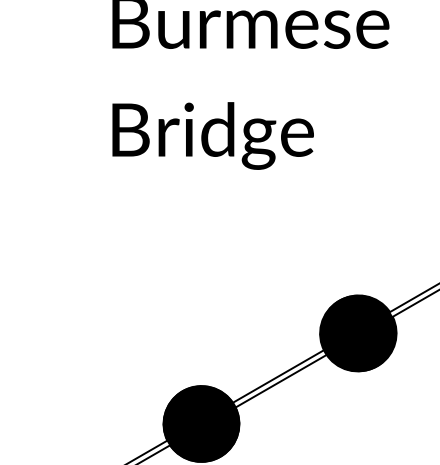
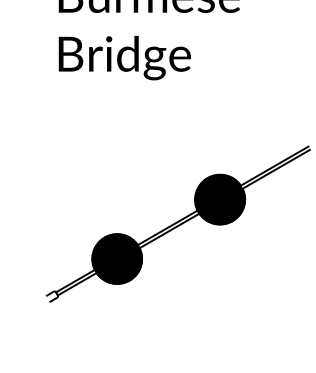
text: (212, 135) -> (124, 57), moved

